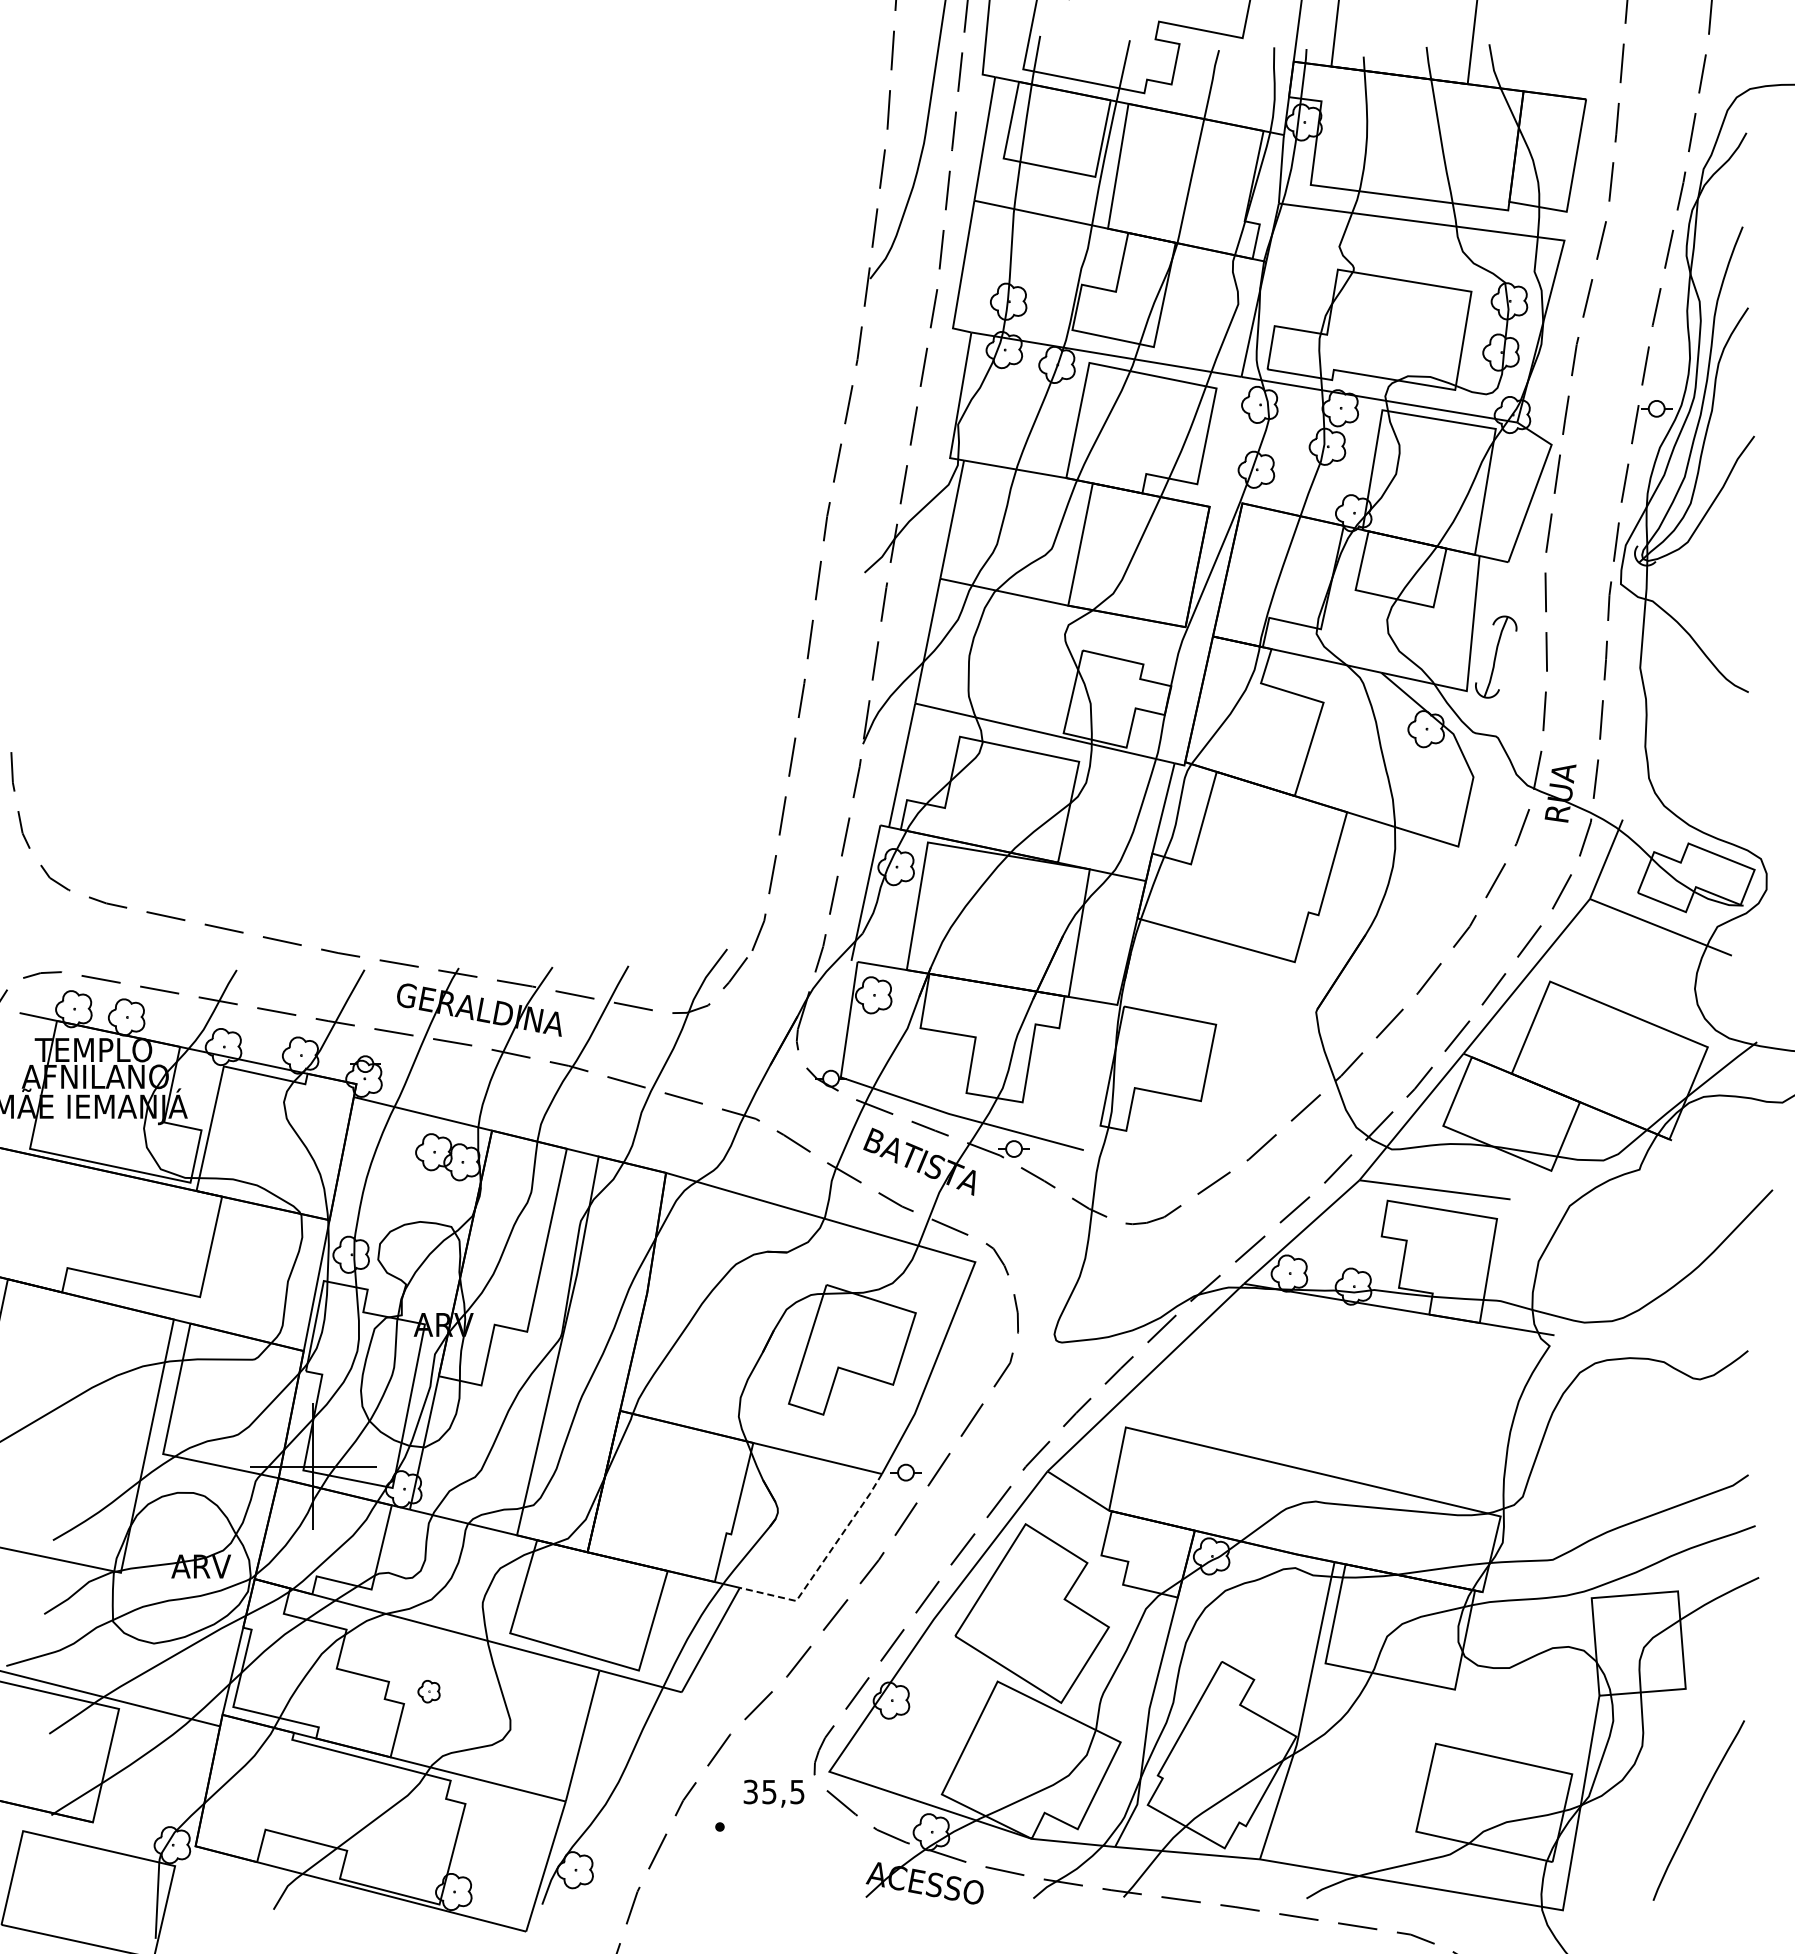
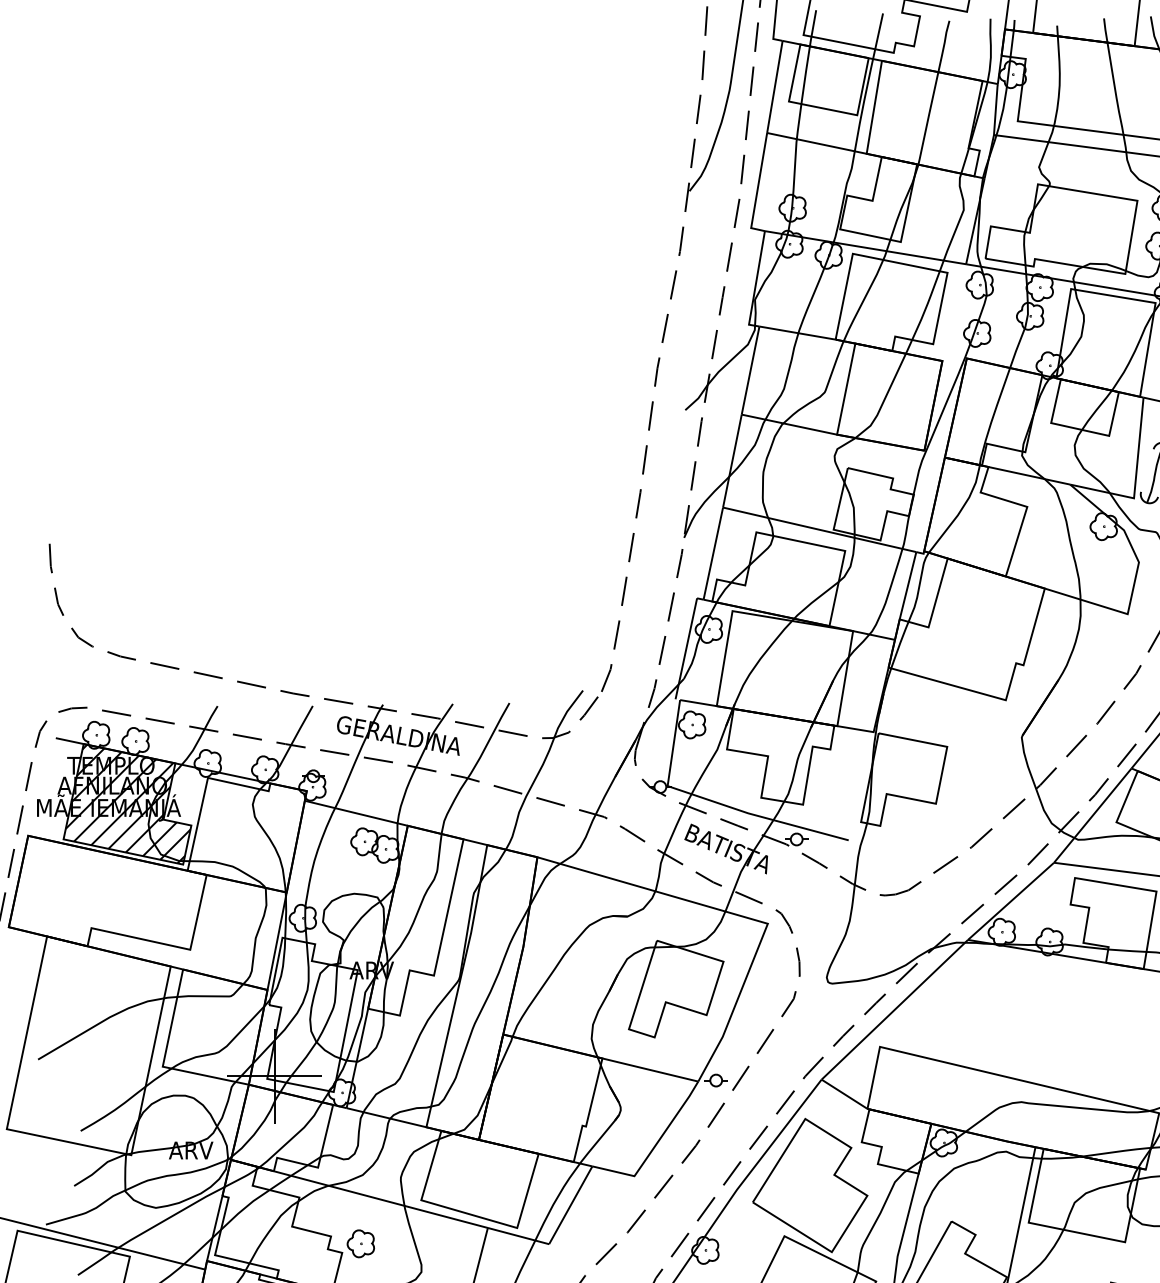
hatch: (116, 1101) -> (128, 804), added
line: (823, 1561) -> (654, 1146), dashed -> solid
part: (428, 1691) -> (360, 1243), size x1.67

